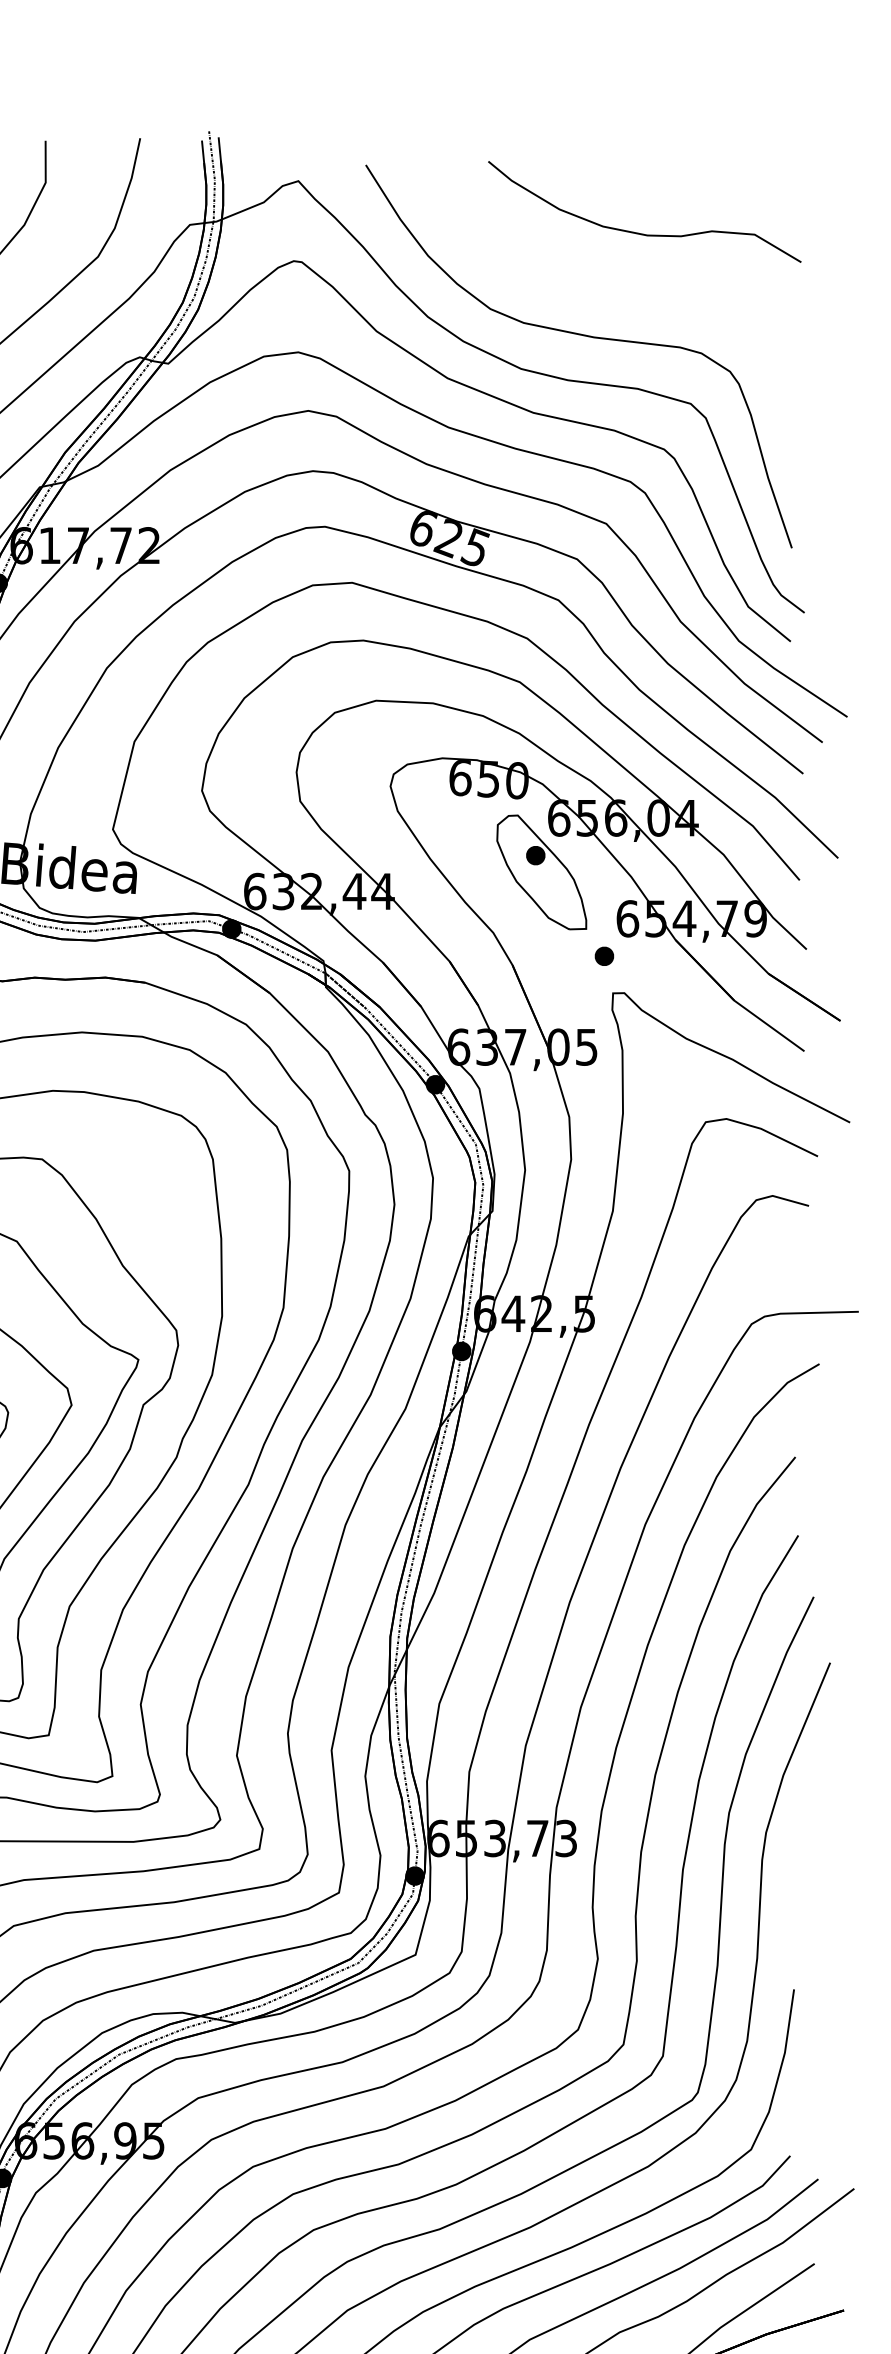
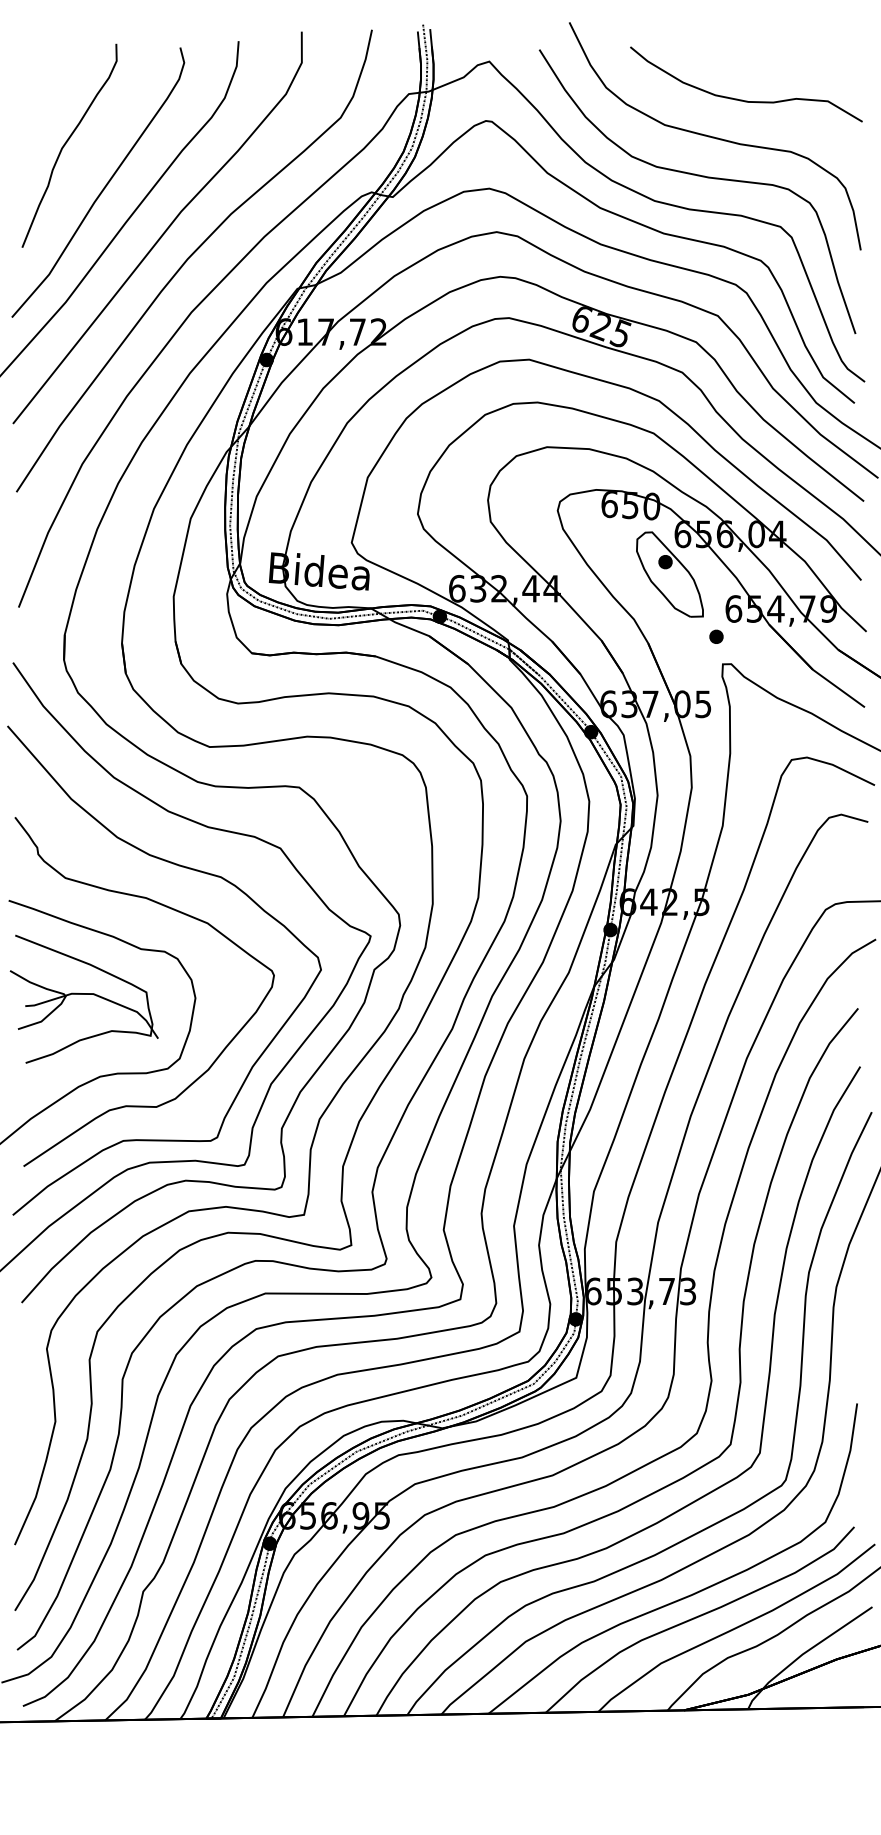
curve: (601, 282) -> (714, 136), added

